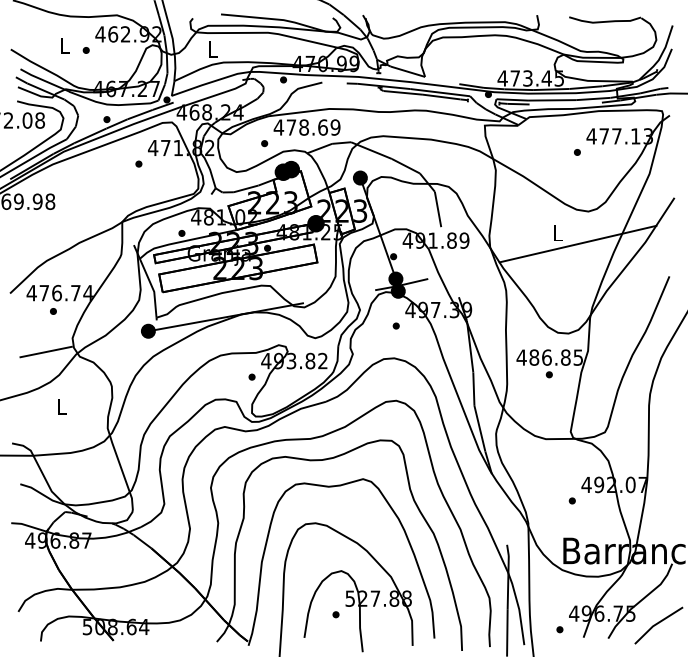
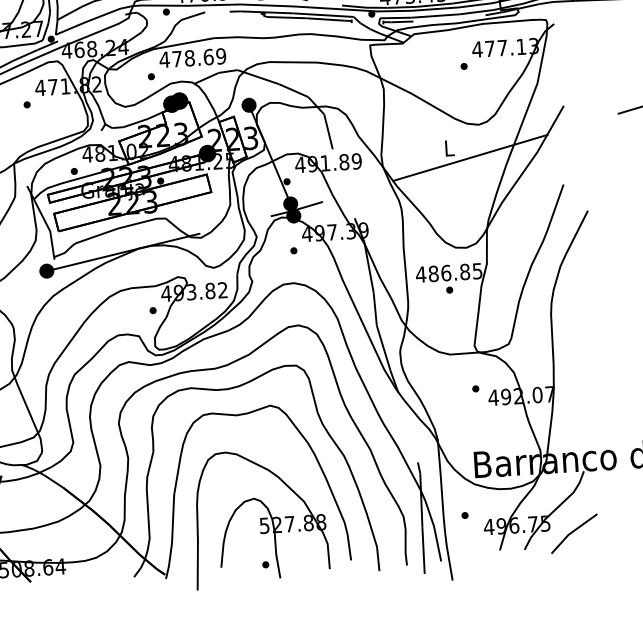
part: (571, 500) -> (474, 388), moved
part: (335, 614) -> (265, 564), moved
part: (559, 629) -> (464, 515), moved

